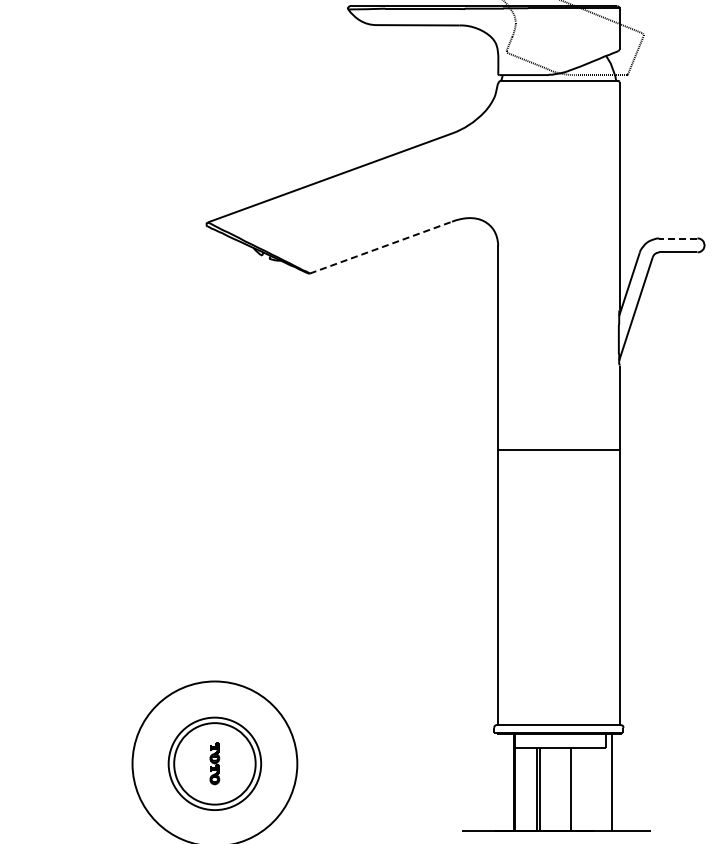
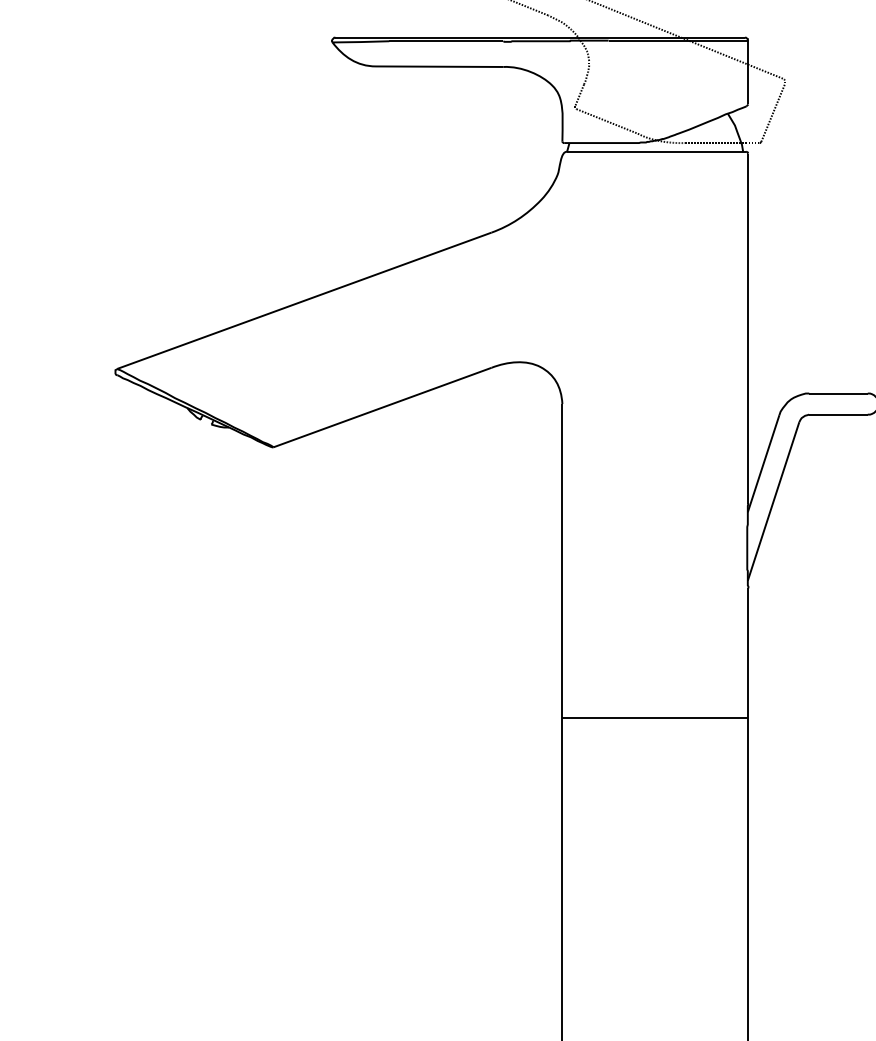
line: (677, 238) -> (837, 393), dashed -> solid
line: (380, 247) -> (381, 407), dashed -> solid

